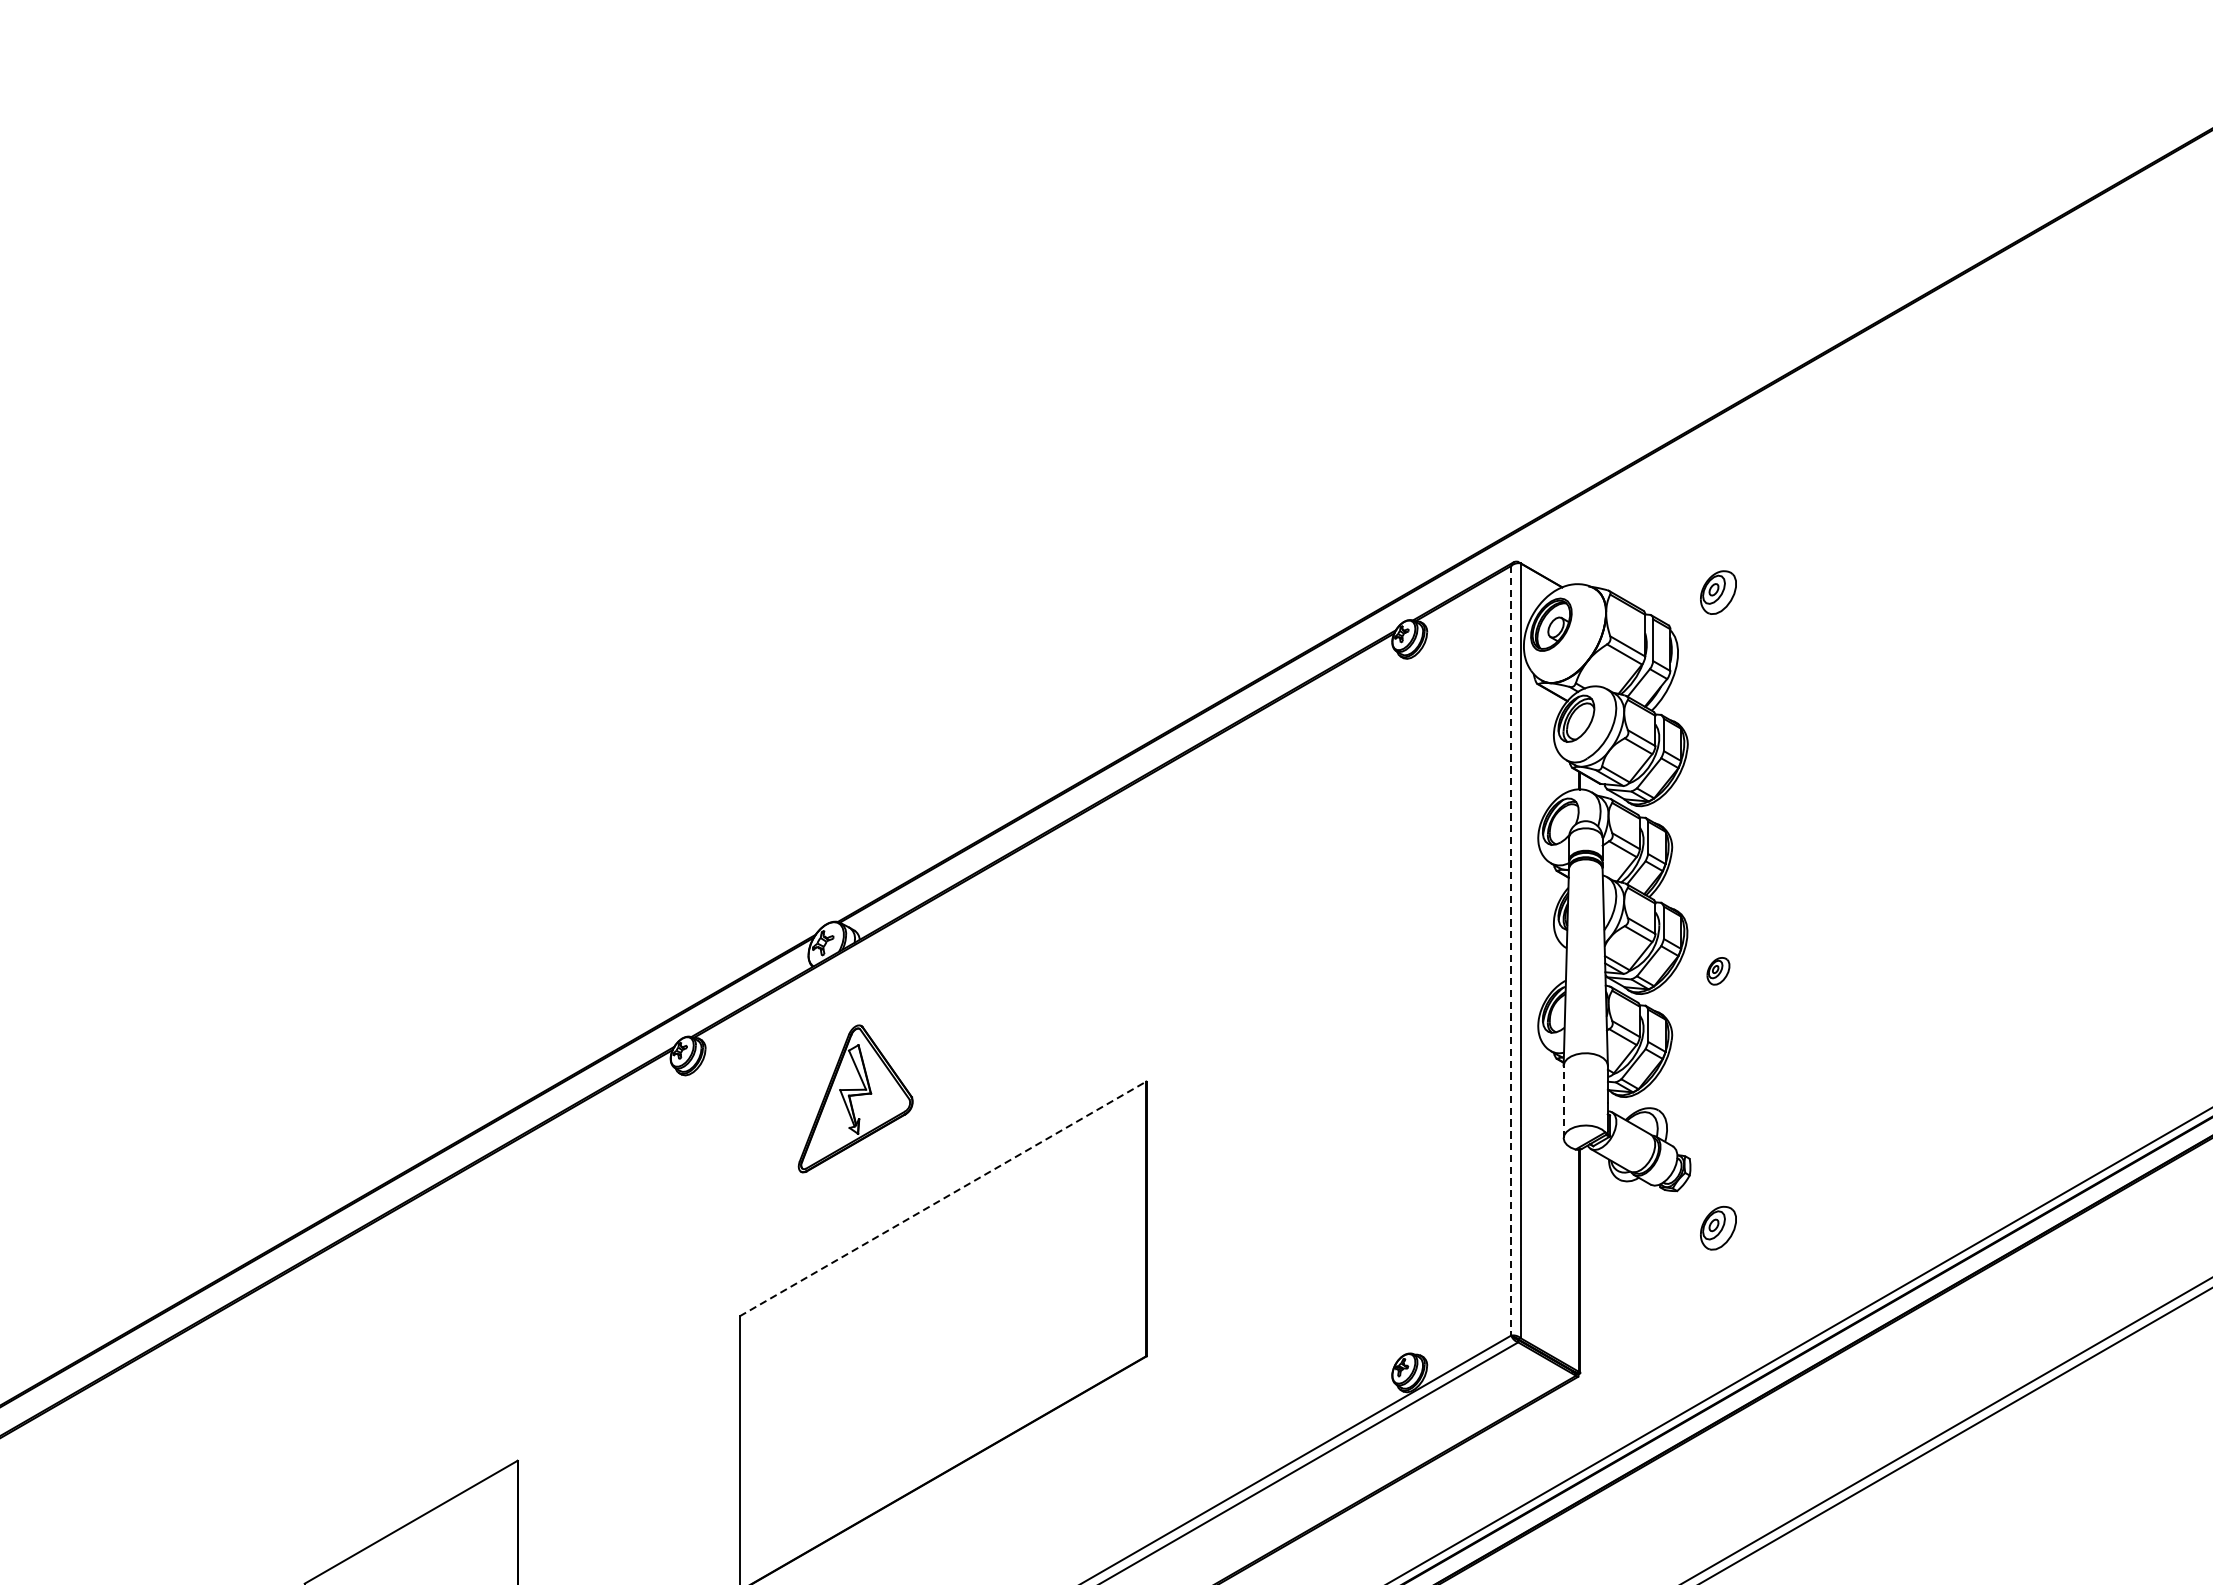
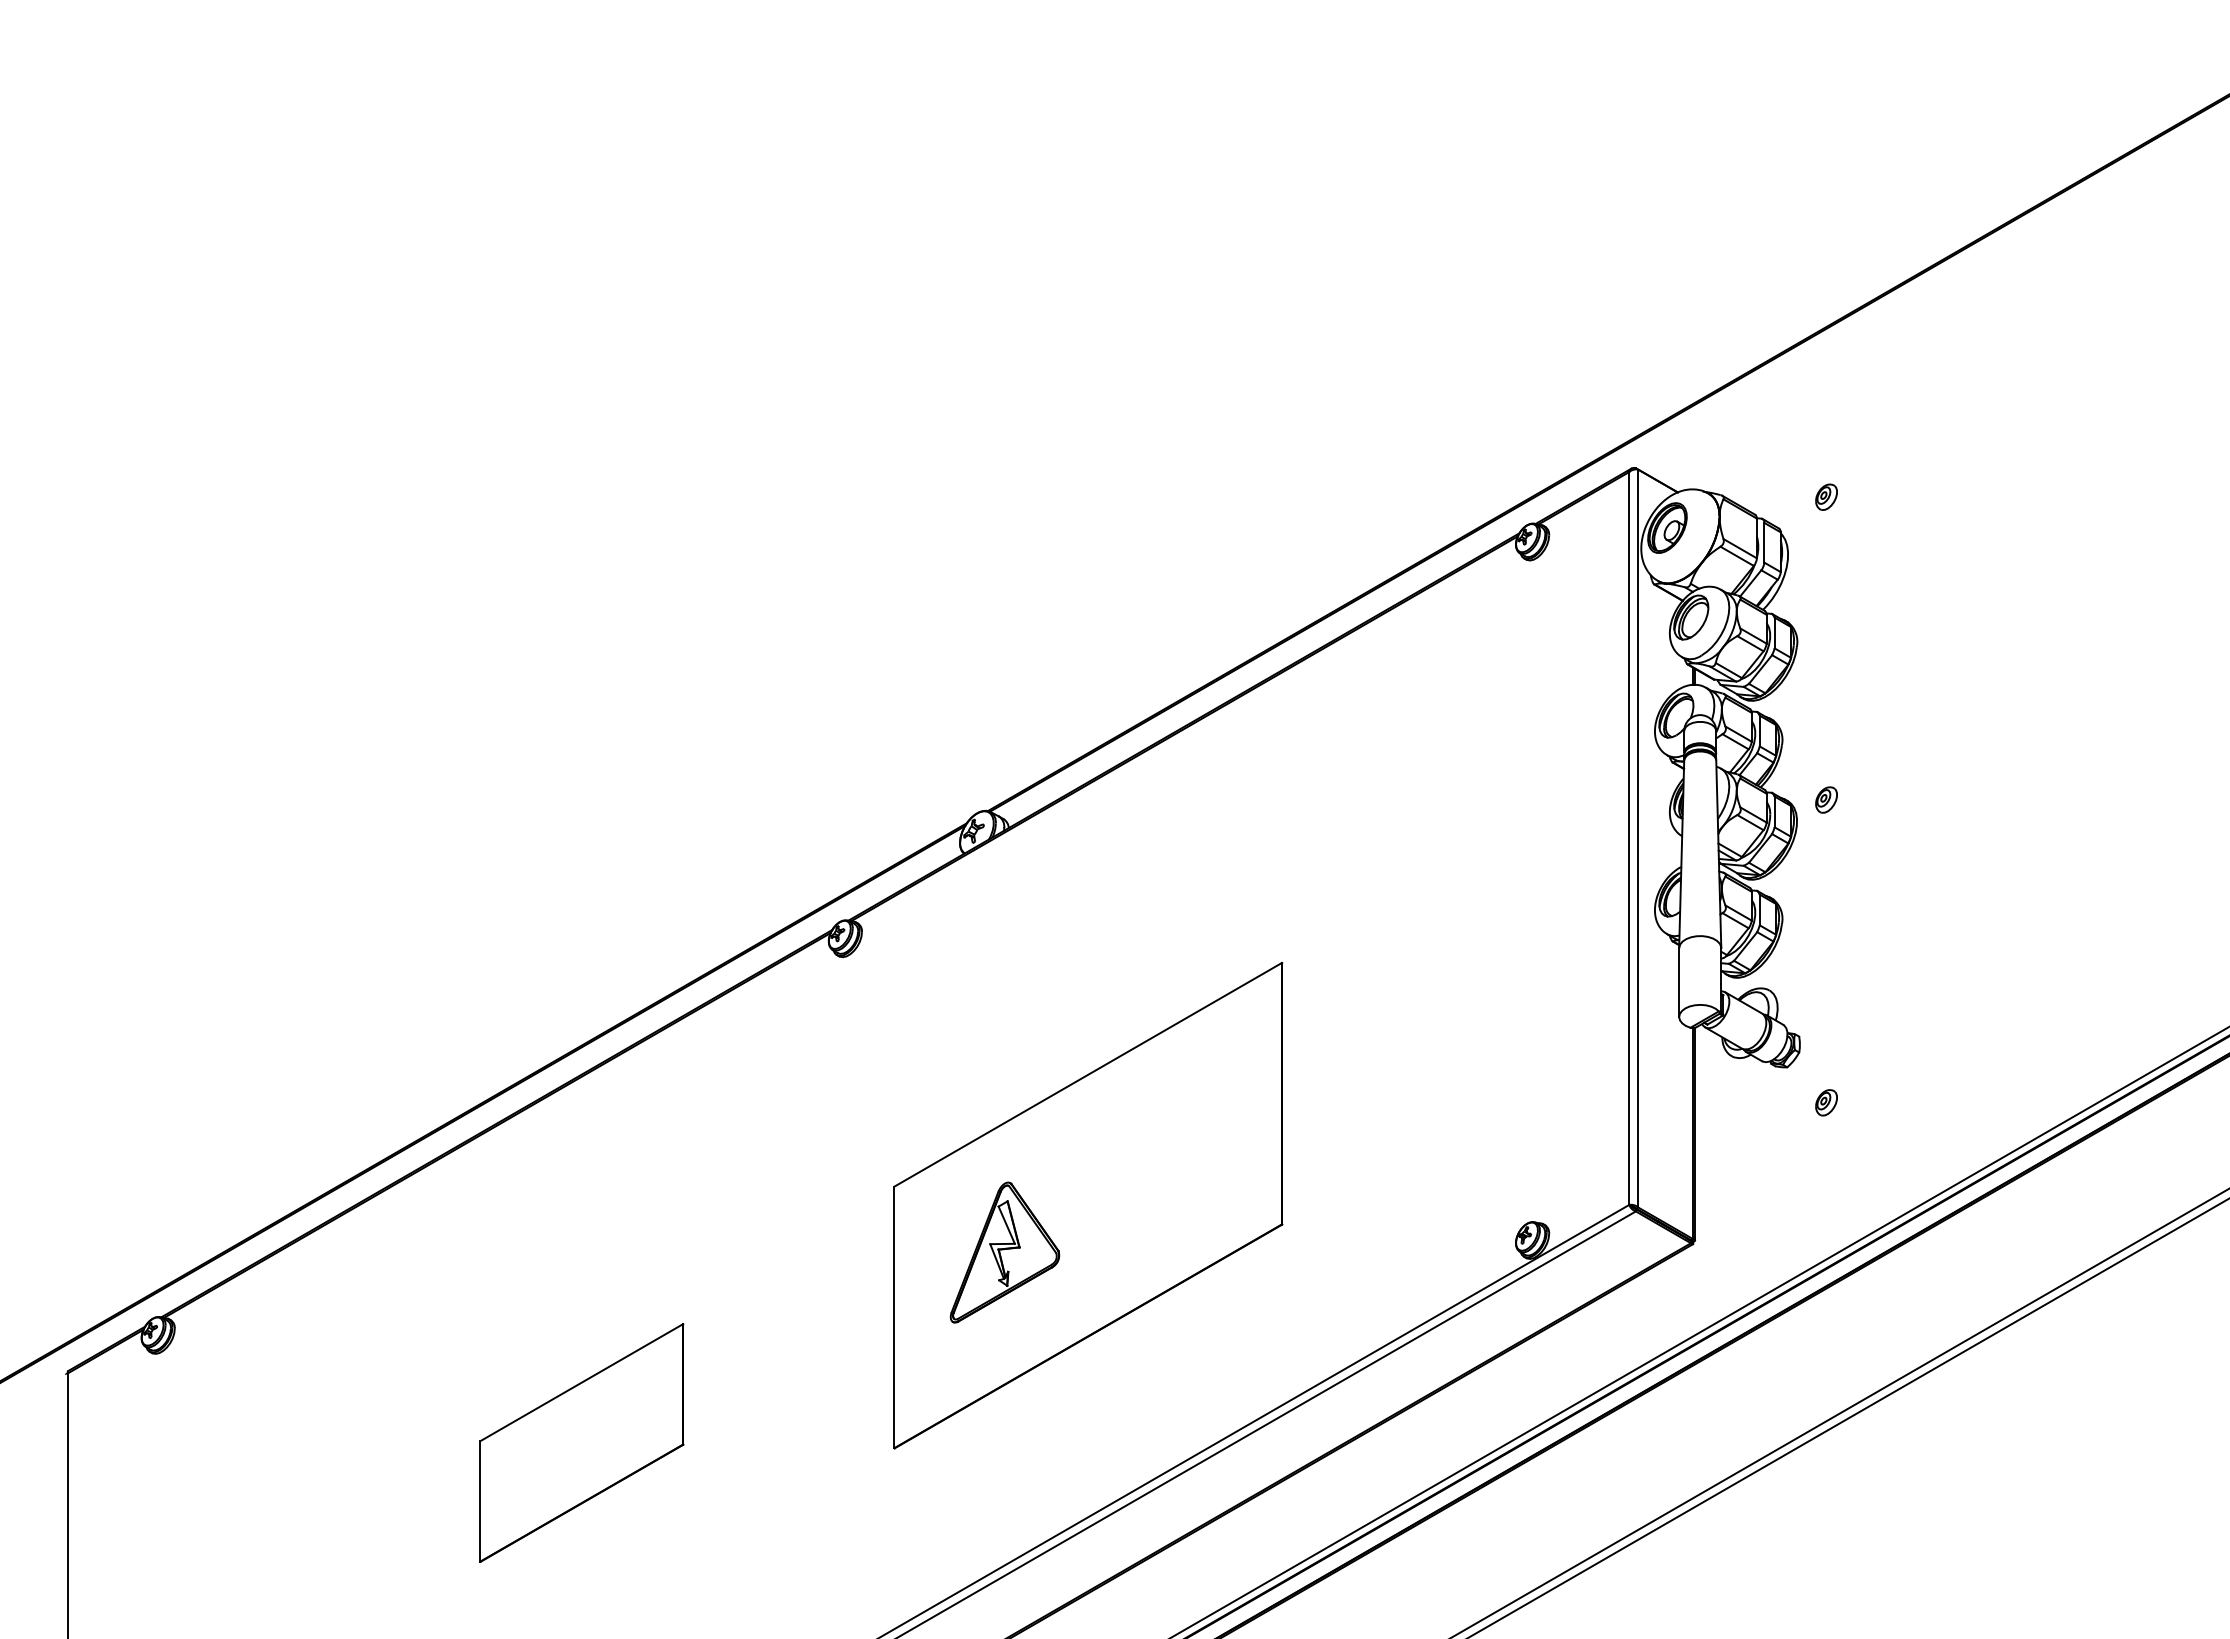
part: (1718, 591) -> (1826, 496), size x0.62
line: (1511, 951) -> (1629, 839), dashed -> solid
part: (1718, 970) -> (1826, 799), moved
part: (855, 1098) -> (1004, 1252), moved
line: (1564, 1101) -> (1679, 982), dashed -> solid
line: (943, 1198) -> (1088, 1074), dashed -> solid
part: (1718, 1227) -> (1826, 1102), size x0.62

